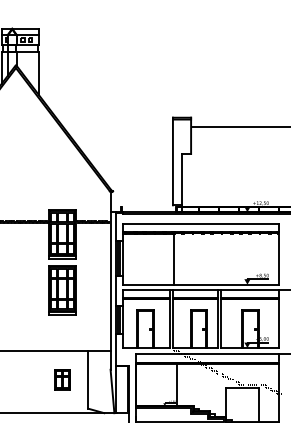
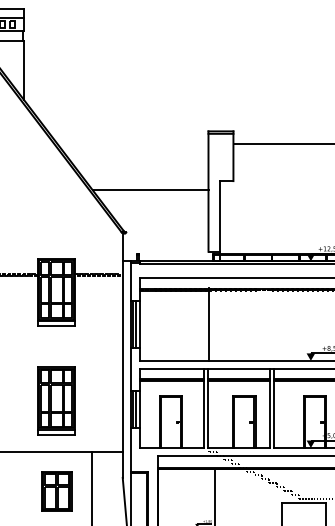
line: (130, 160) -> (150, 190), added
part: (62, 290) -> (56, 400), moved
part: (62, 379) -> (56, 491), size x1.43

